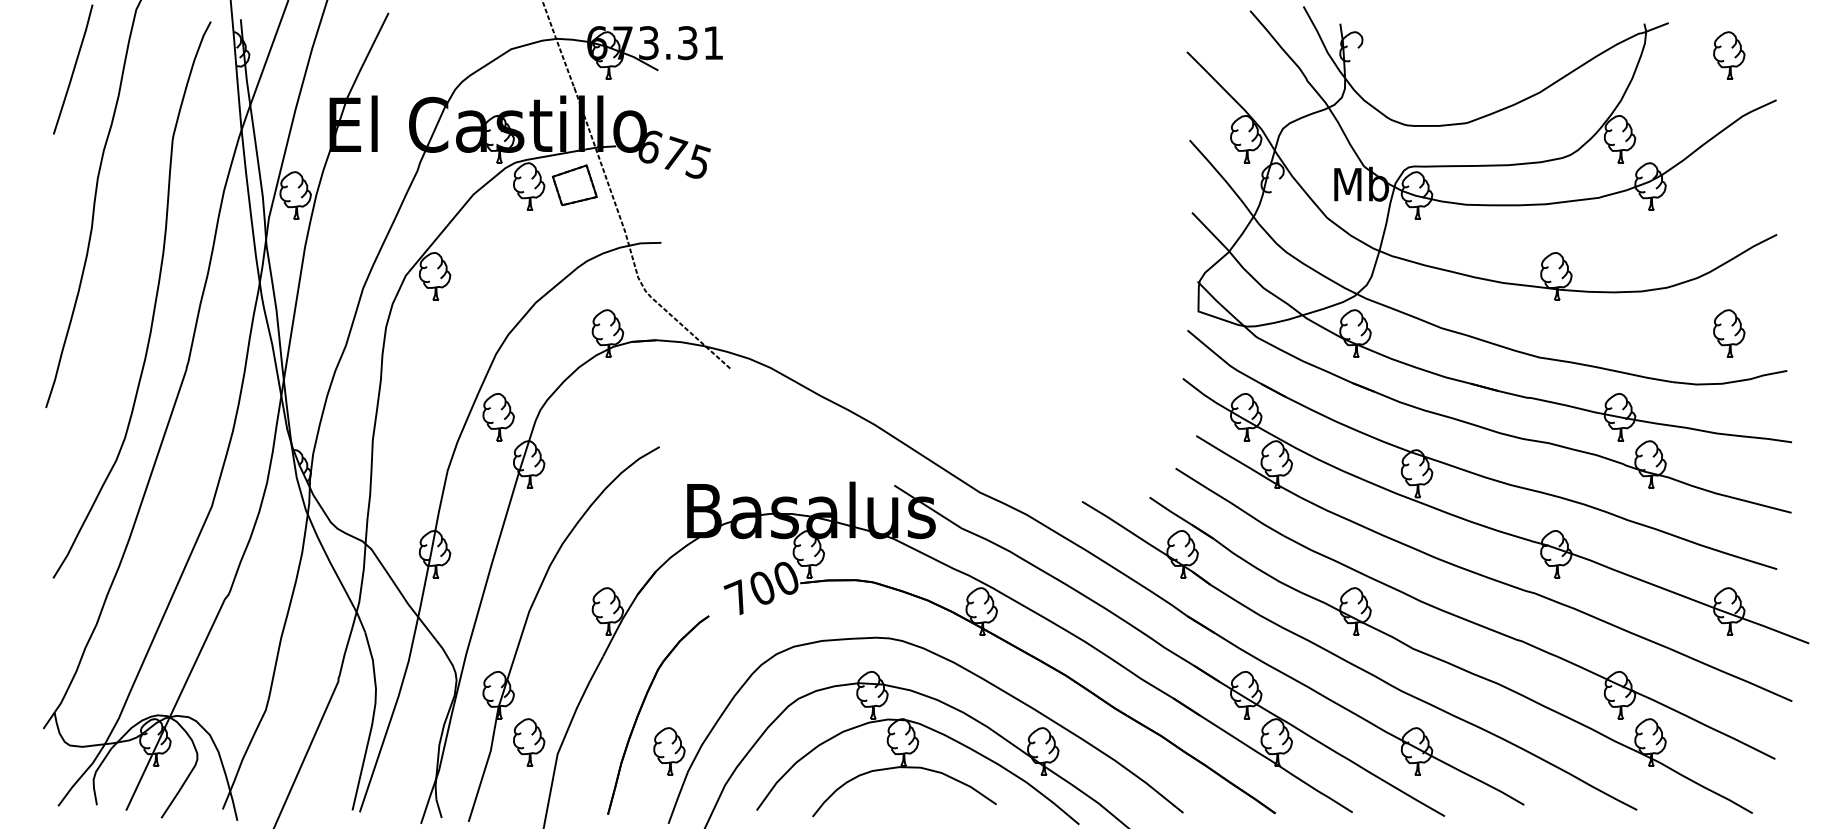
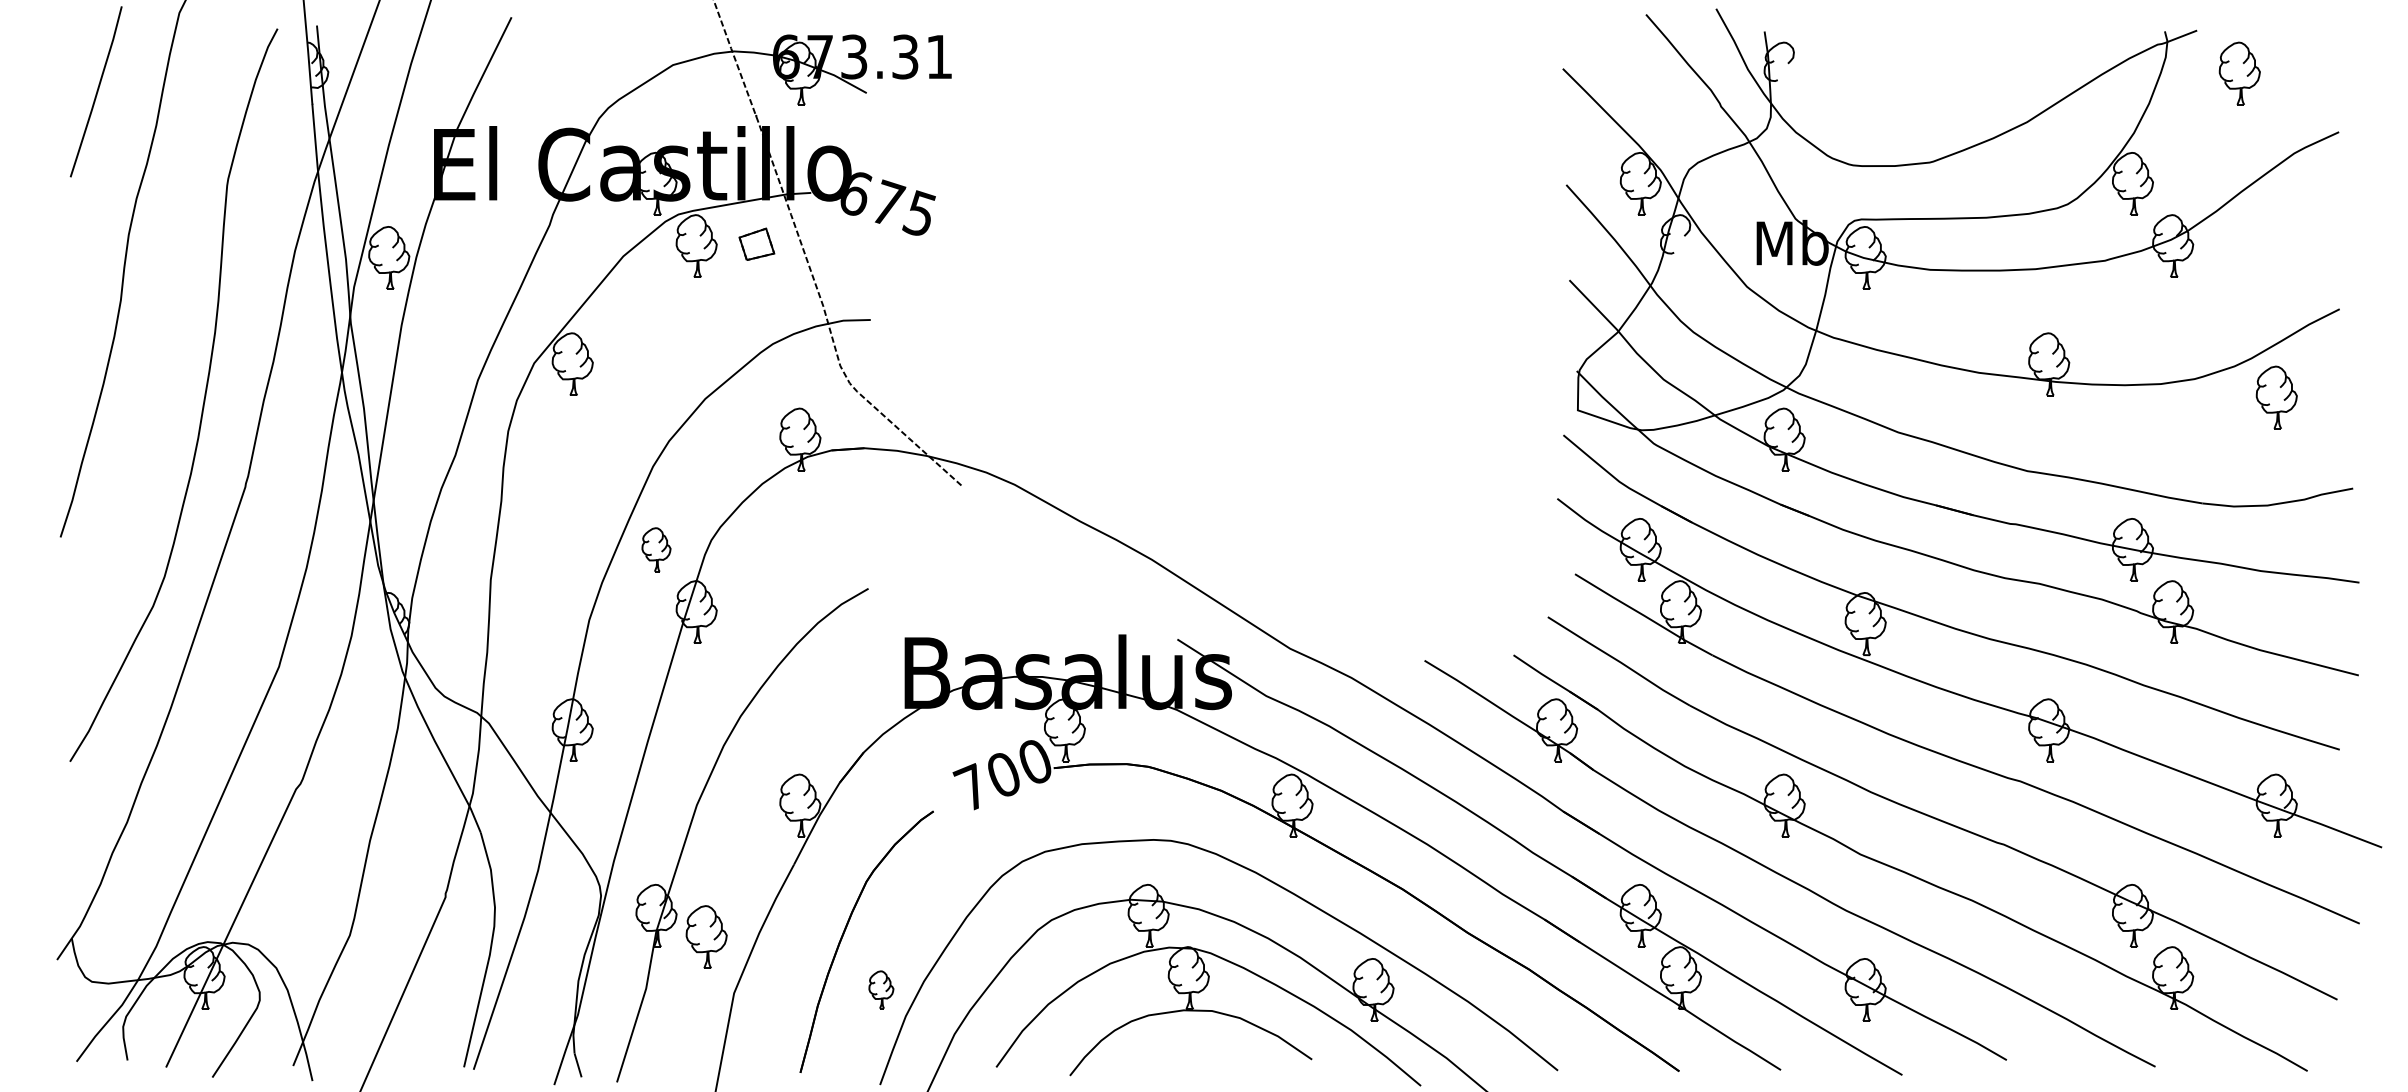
part: (1729, 55) -> (2239, 73), moved
part: (574, 185) -> (756, 244), size x0.6
part: (1729, 333) -> (2276, 397), moved
part: (498, 417) -> (656, 549), size x0.7
part: (529, 742) -> (706, 936), moved
part: (669, 751) -> (881, 989), size x0.6

